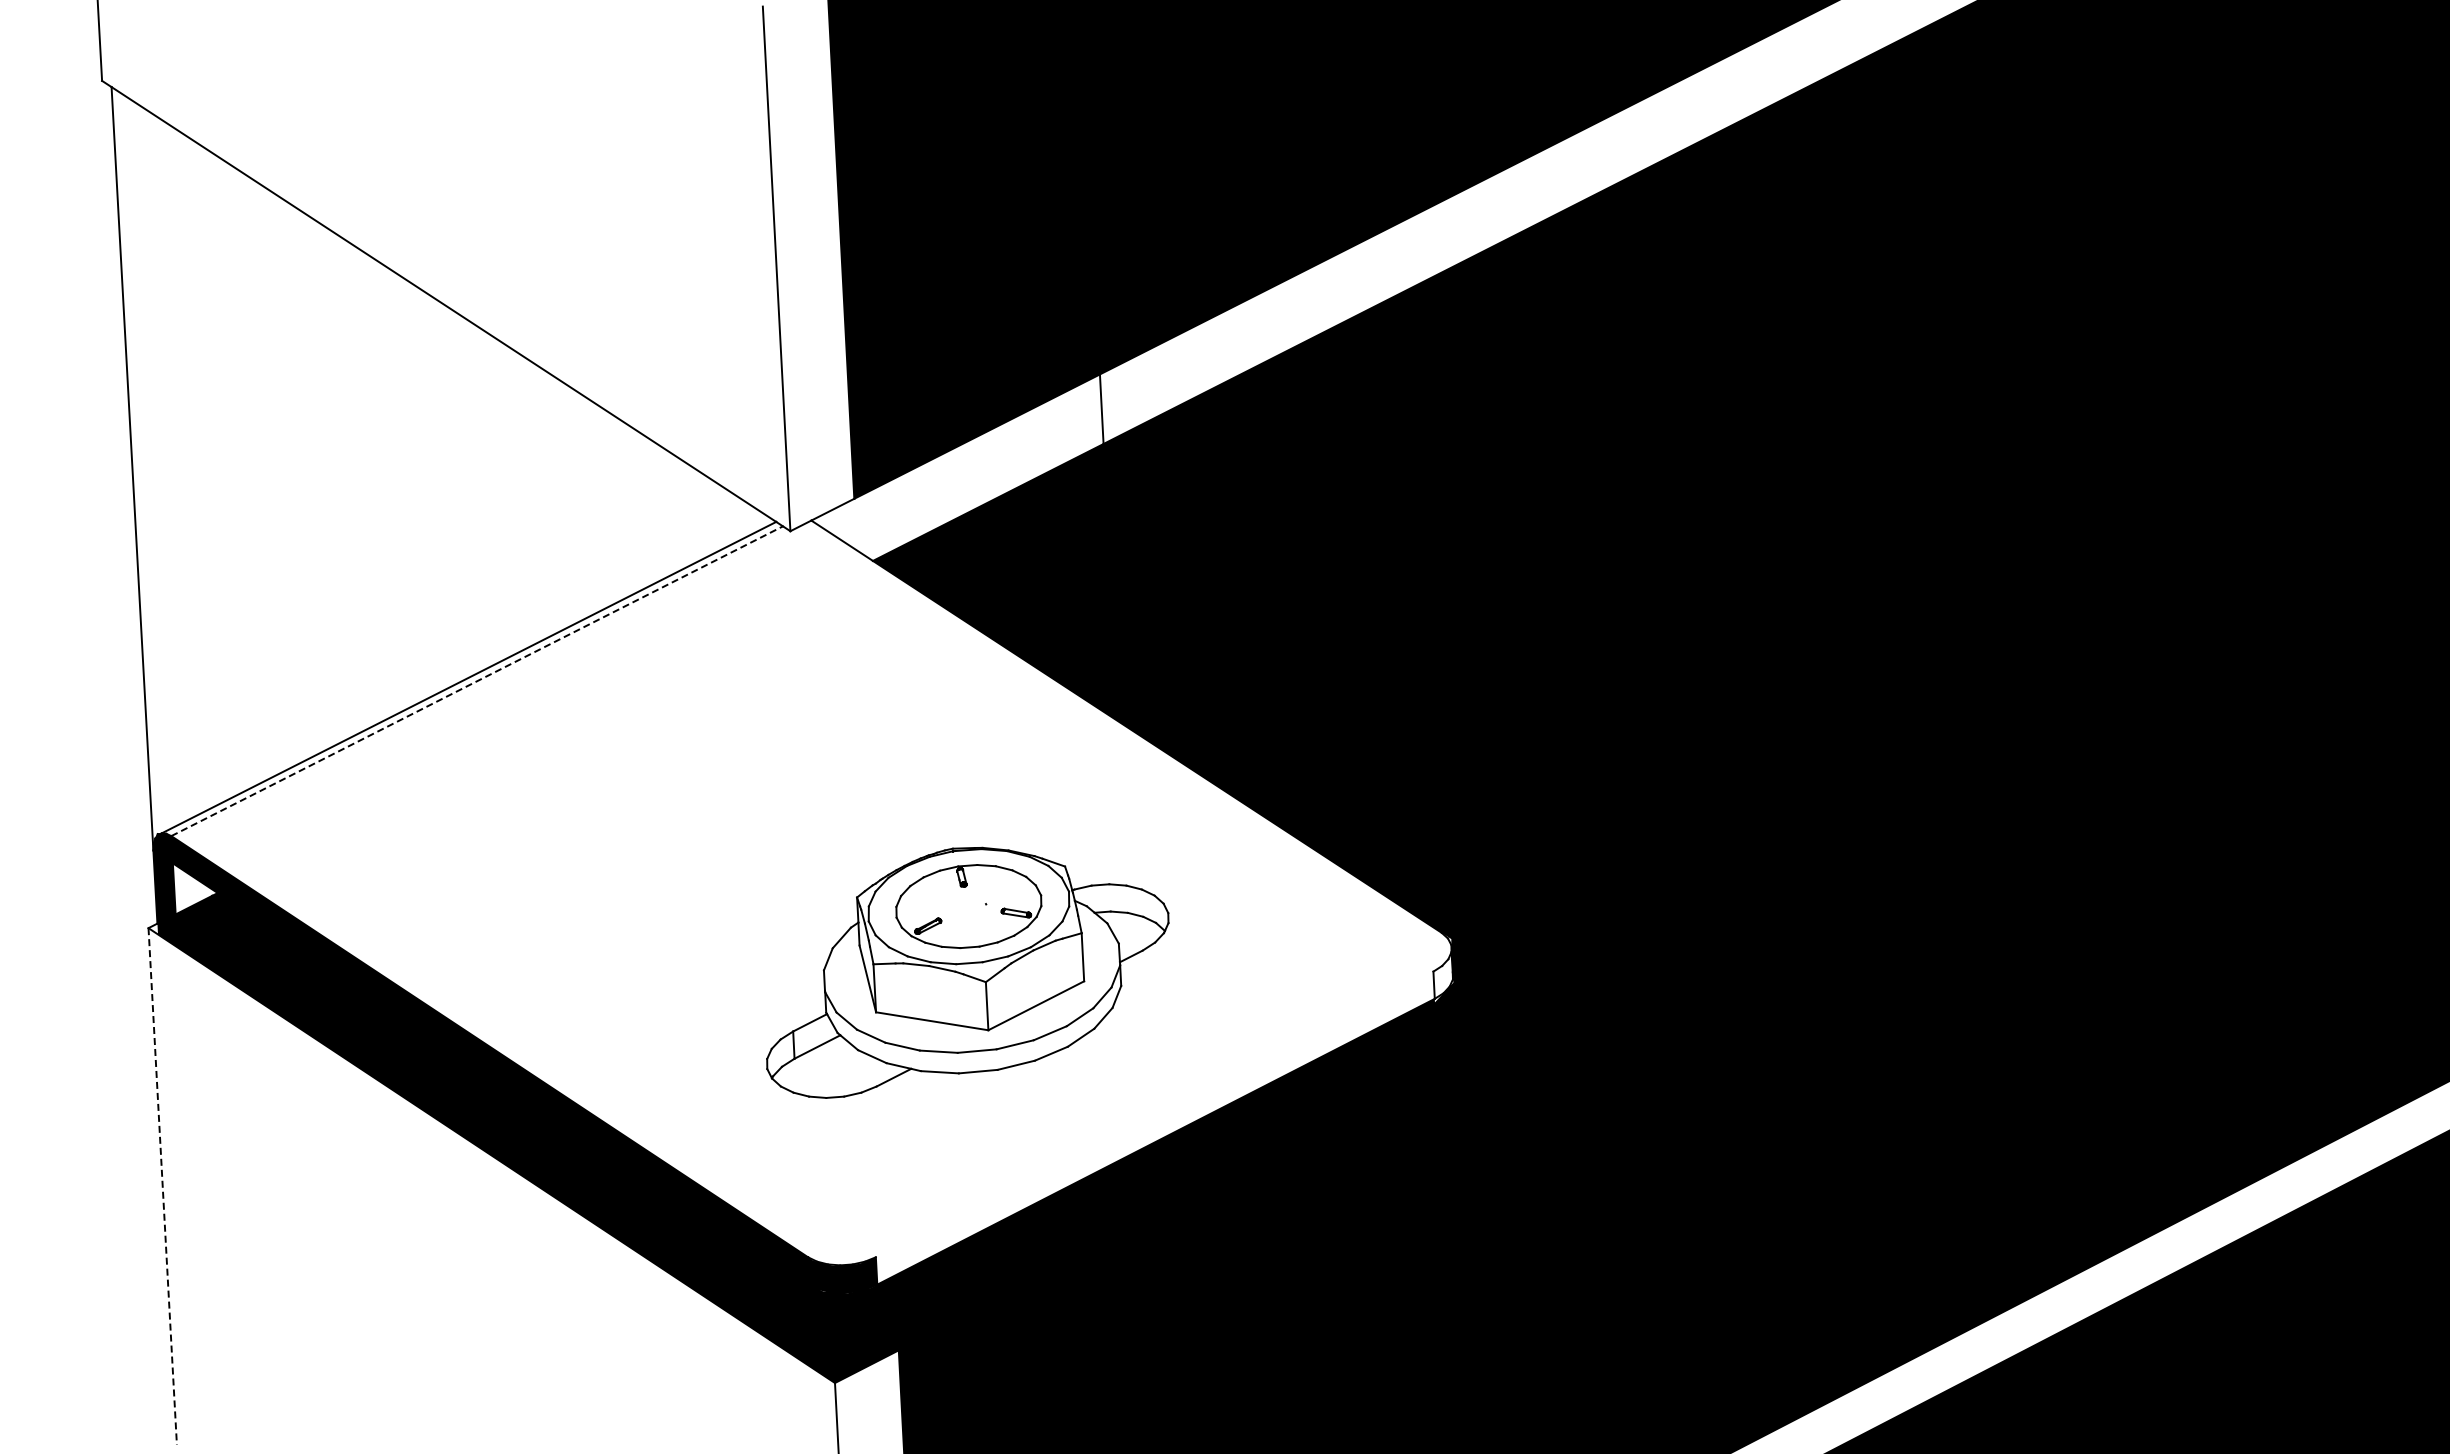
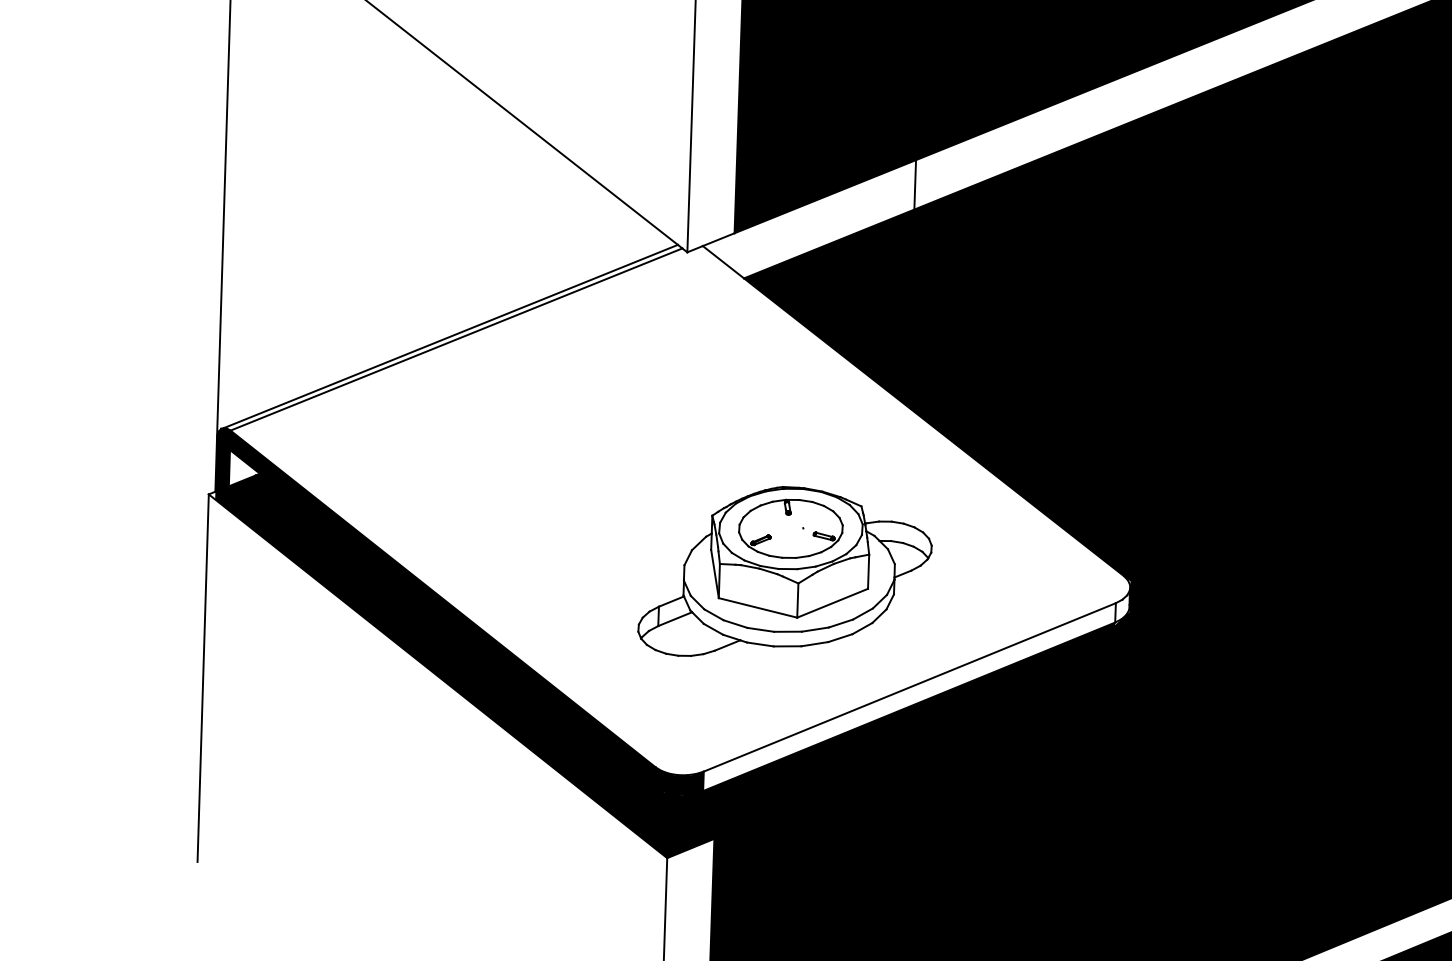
line: (477, 681) -> (456, 339), dashed -> solid
line: (1154, 1114) -> (909, 687), added
line: (162, 1186) -> (203, 678), dashed -> solid

